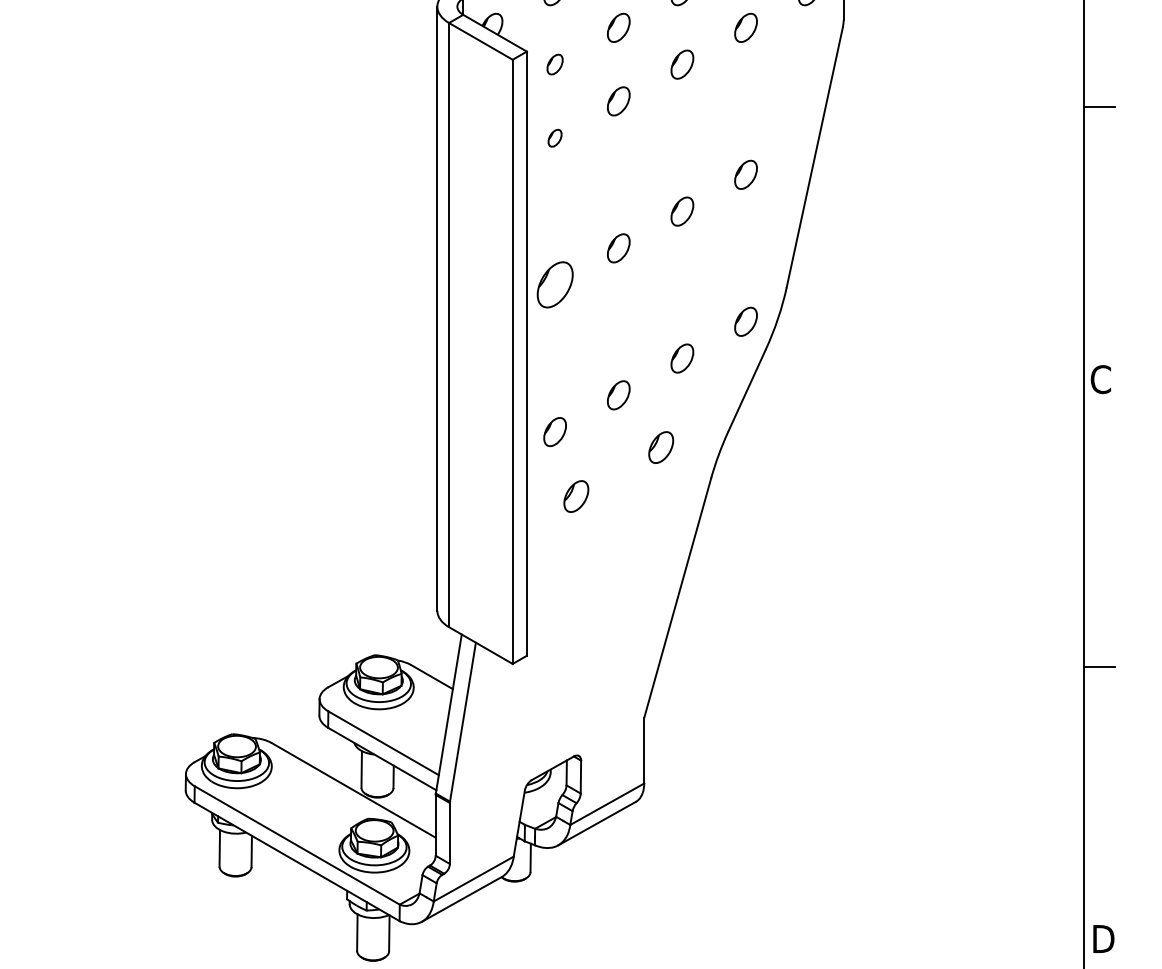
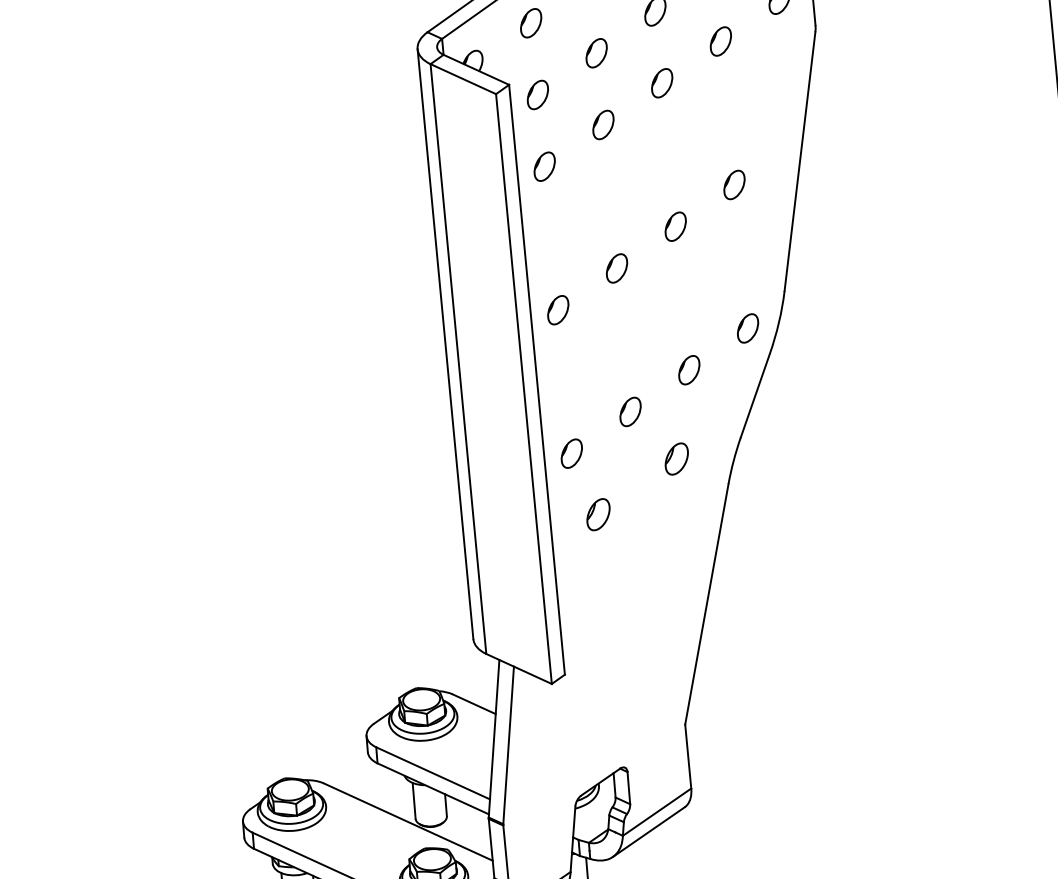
part: (554, 64) -> (537, 94), size x1.43
part: (554, 138) -> (544, 167), size x1.67
part: (554, 285) -> (557, 310), size x0.62

